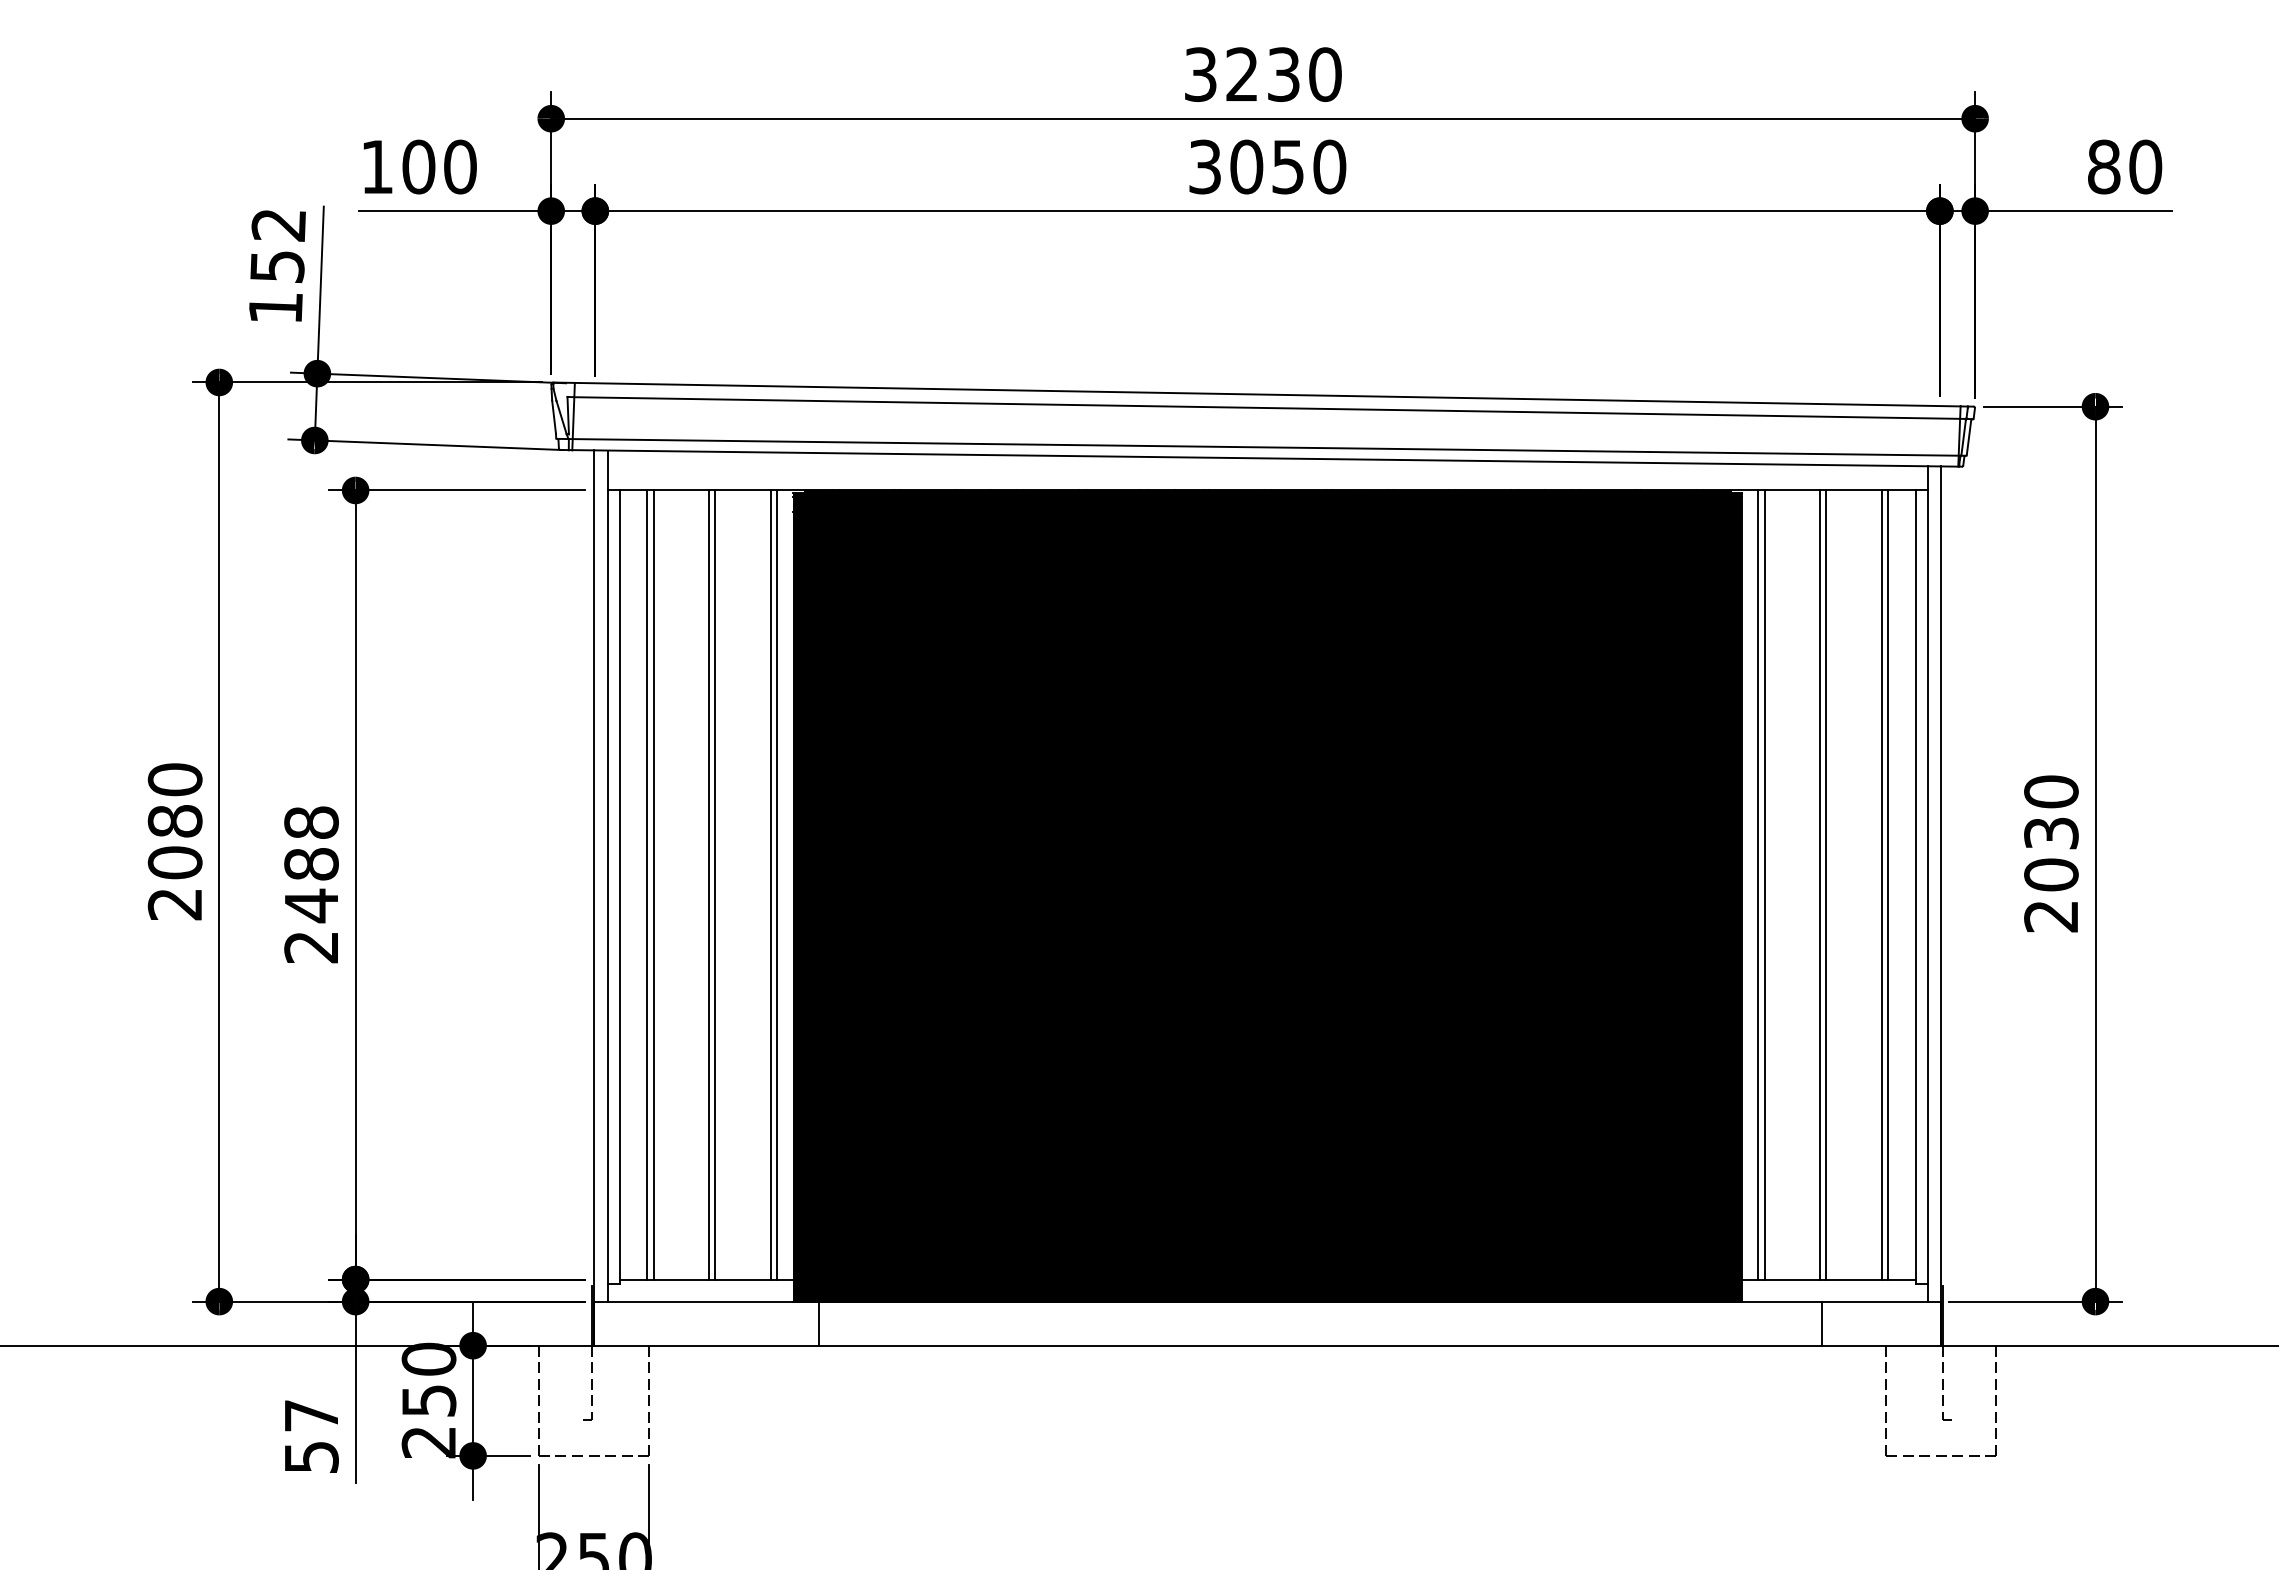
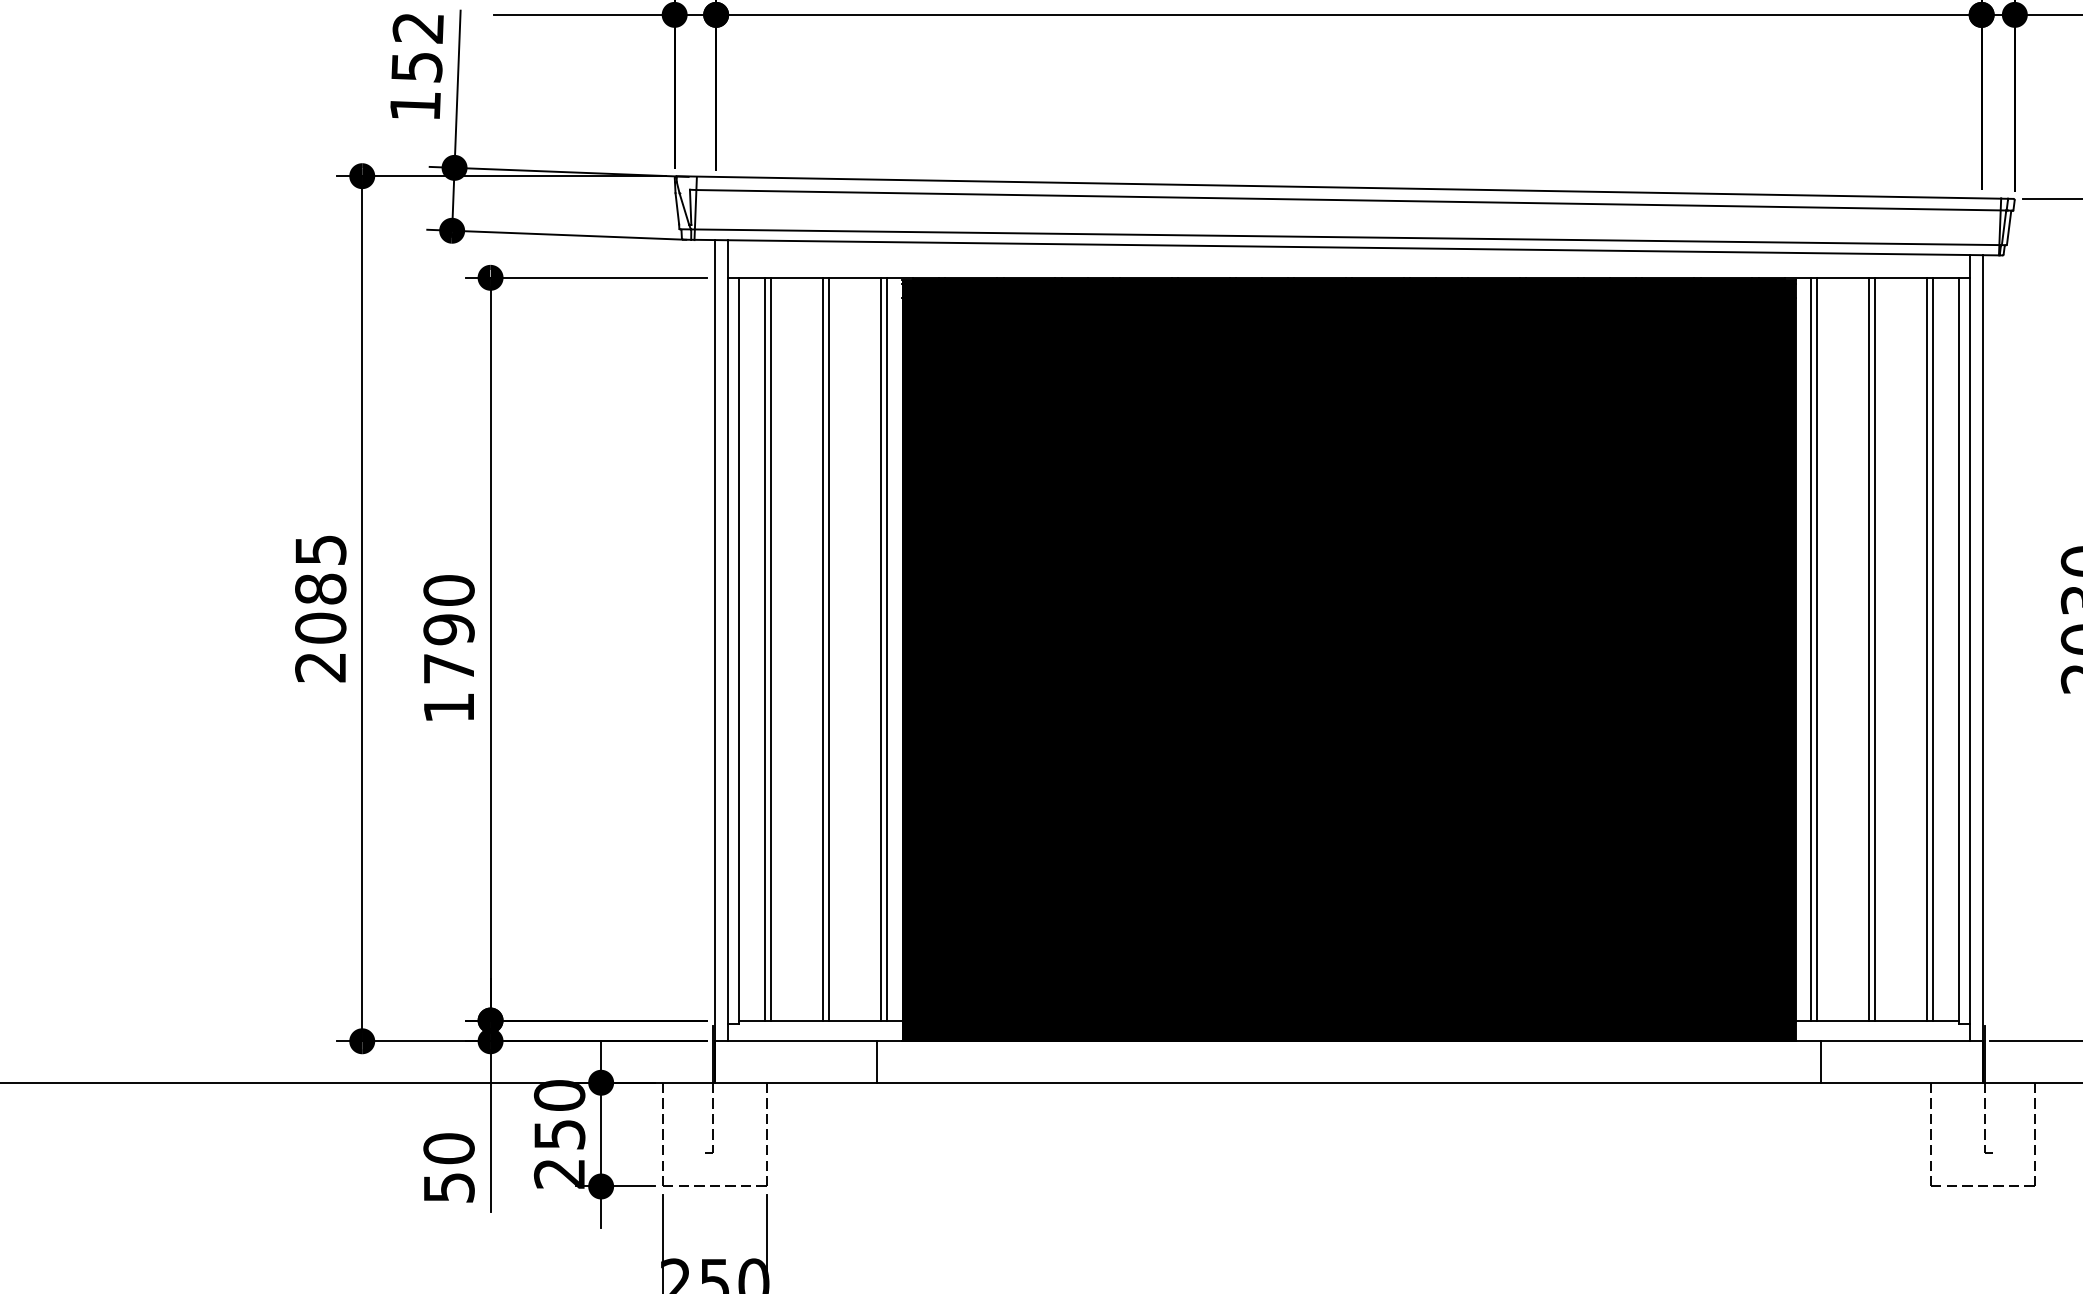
text: (174, 779) -> (320, 549), 2080 -> 2085
text: (311, 884) -> (449, 648), 2488 -> 1790
line: (818, 1323) -> (876, 1061), moved
line: (1822, 1323) -> (1821, 1061), moved
text: (311, 1415) -> (449, 1148), 57 -> 50

